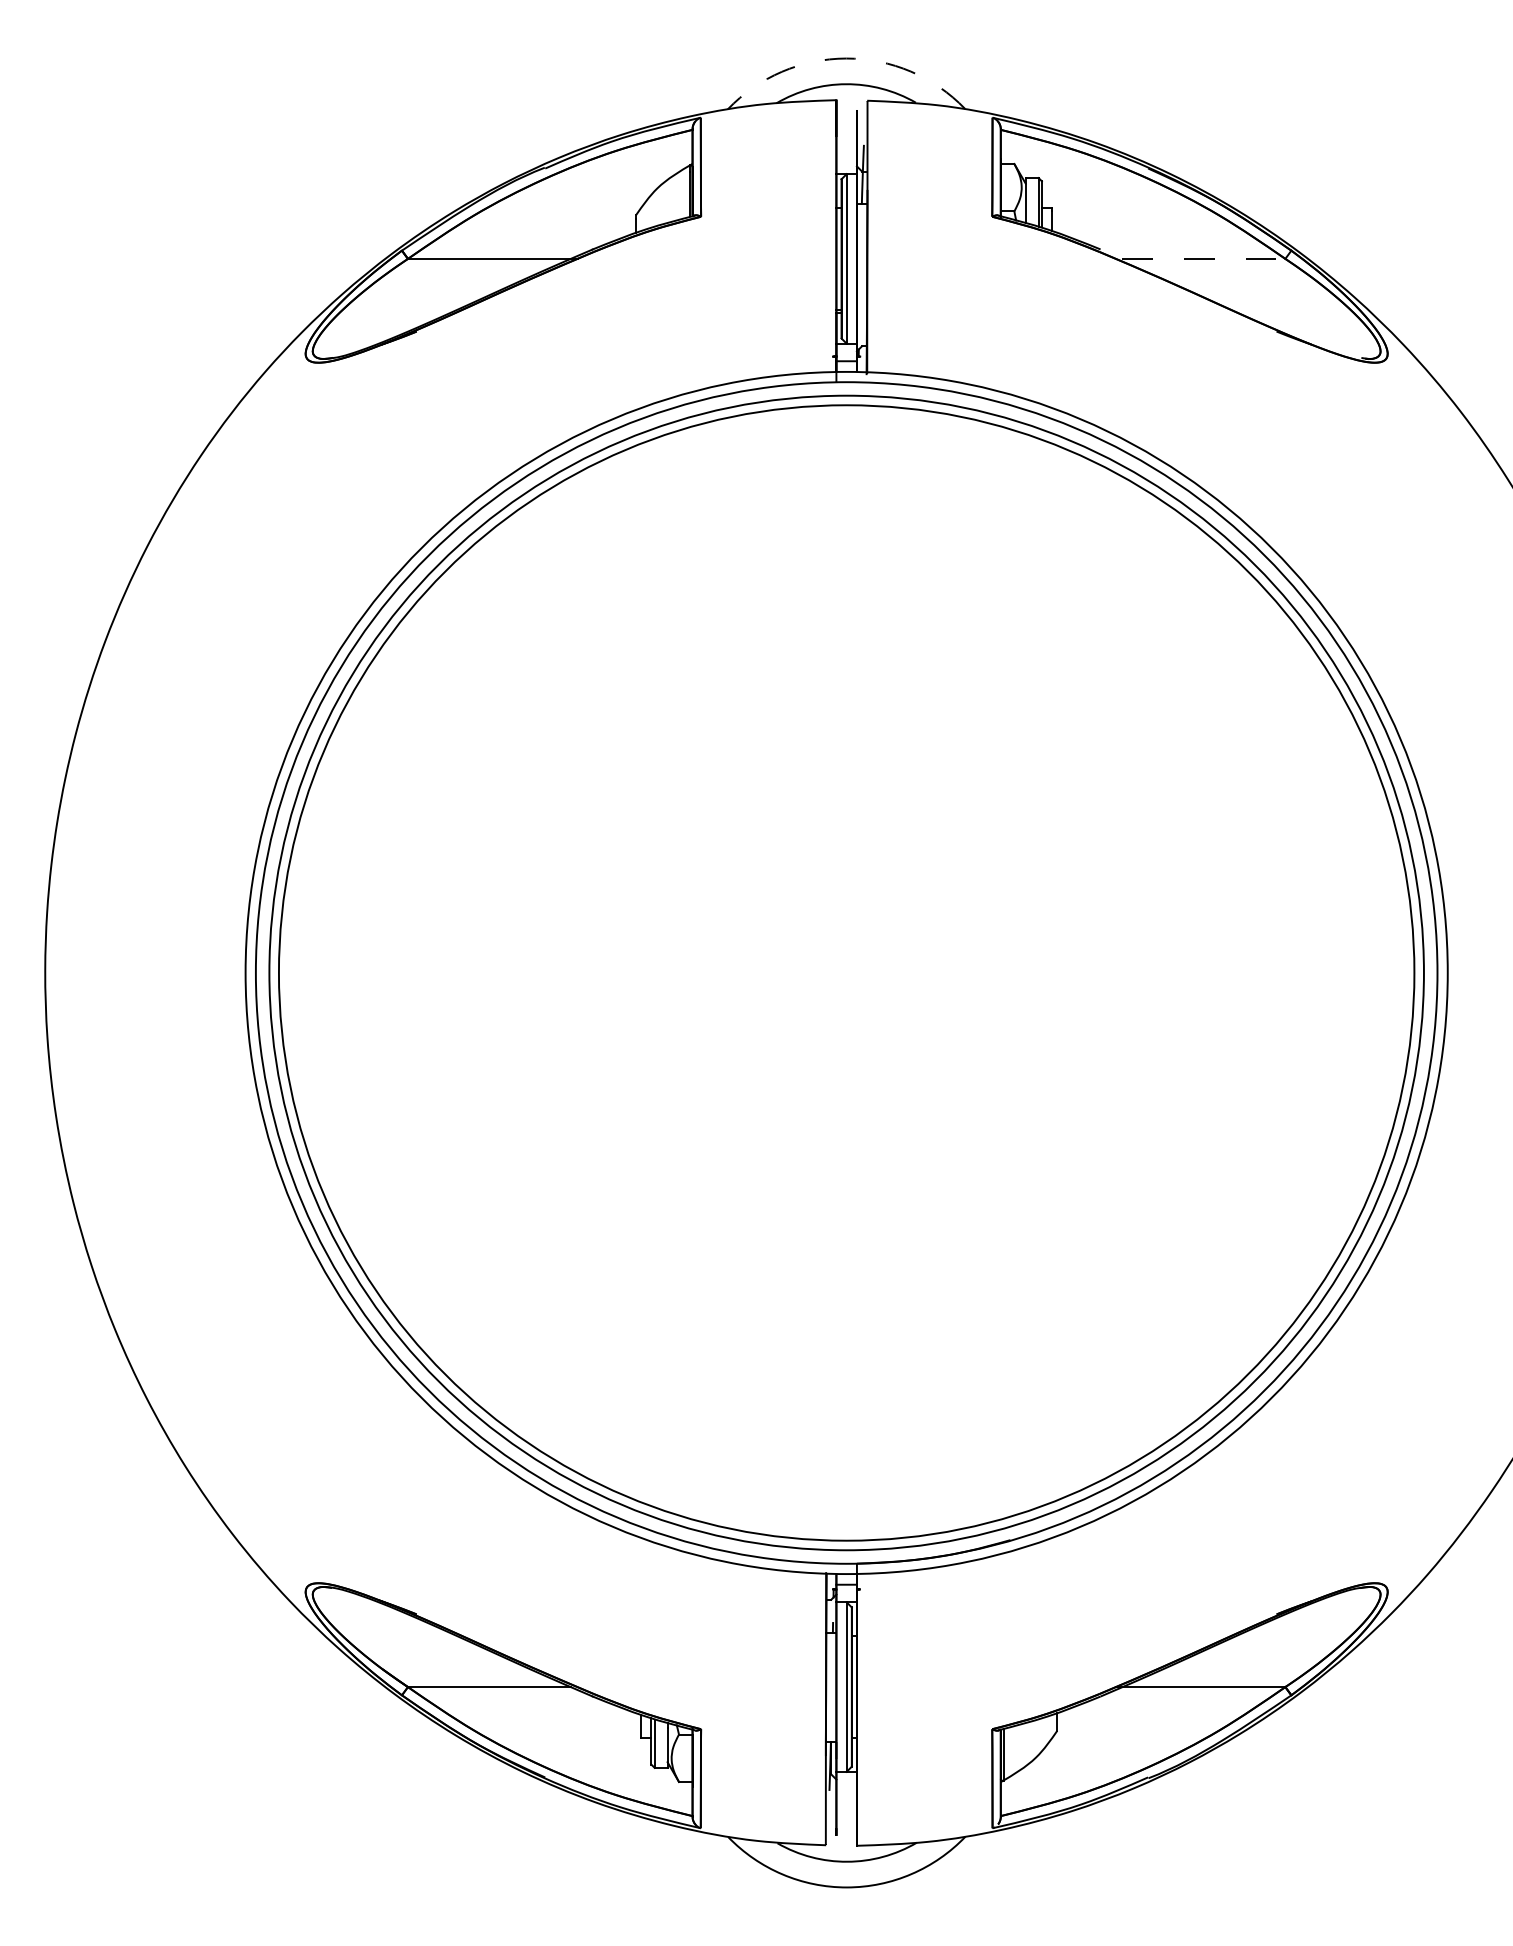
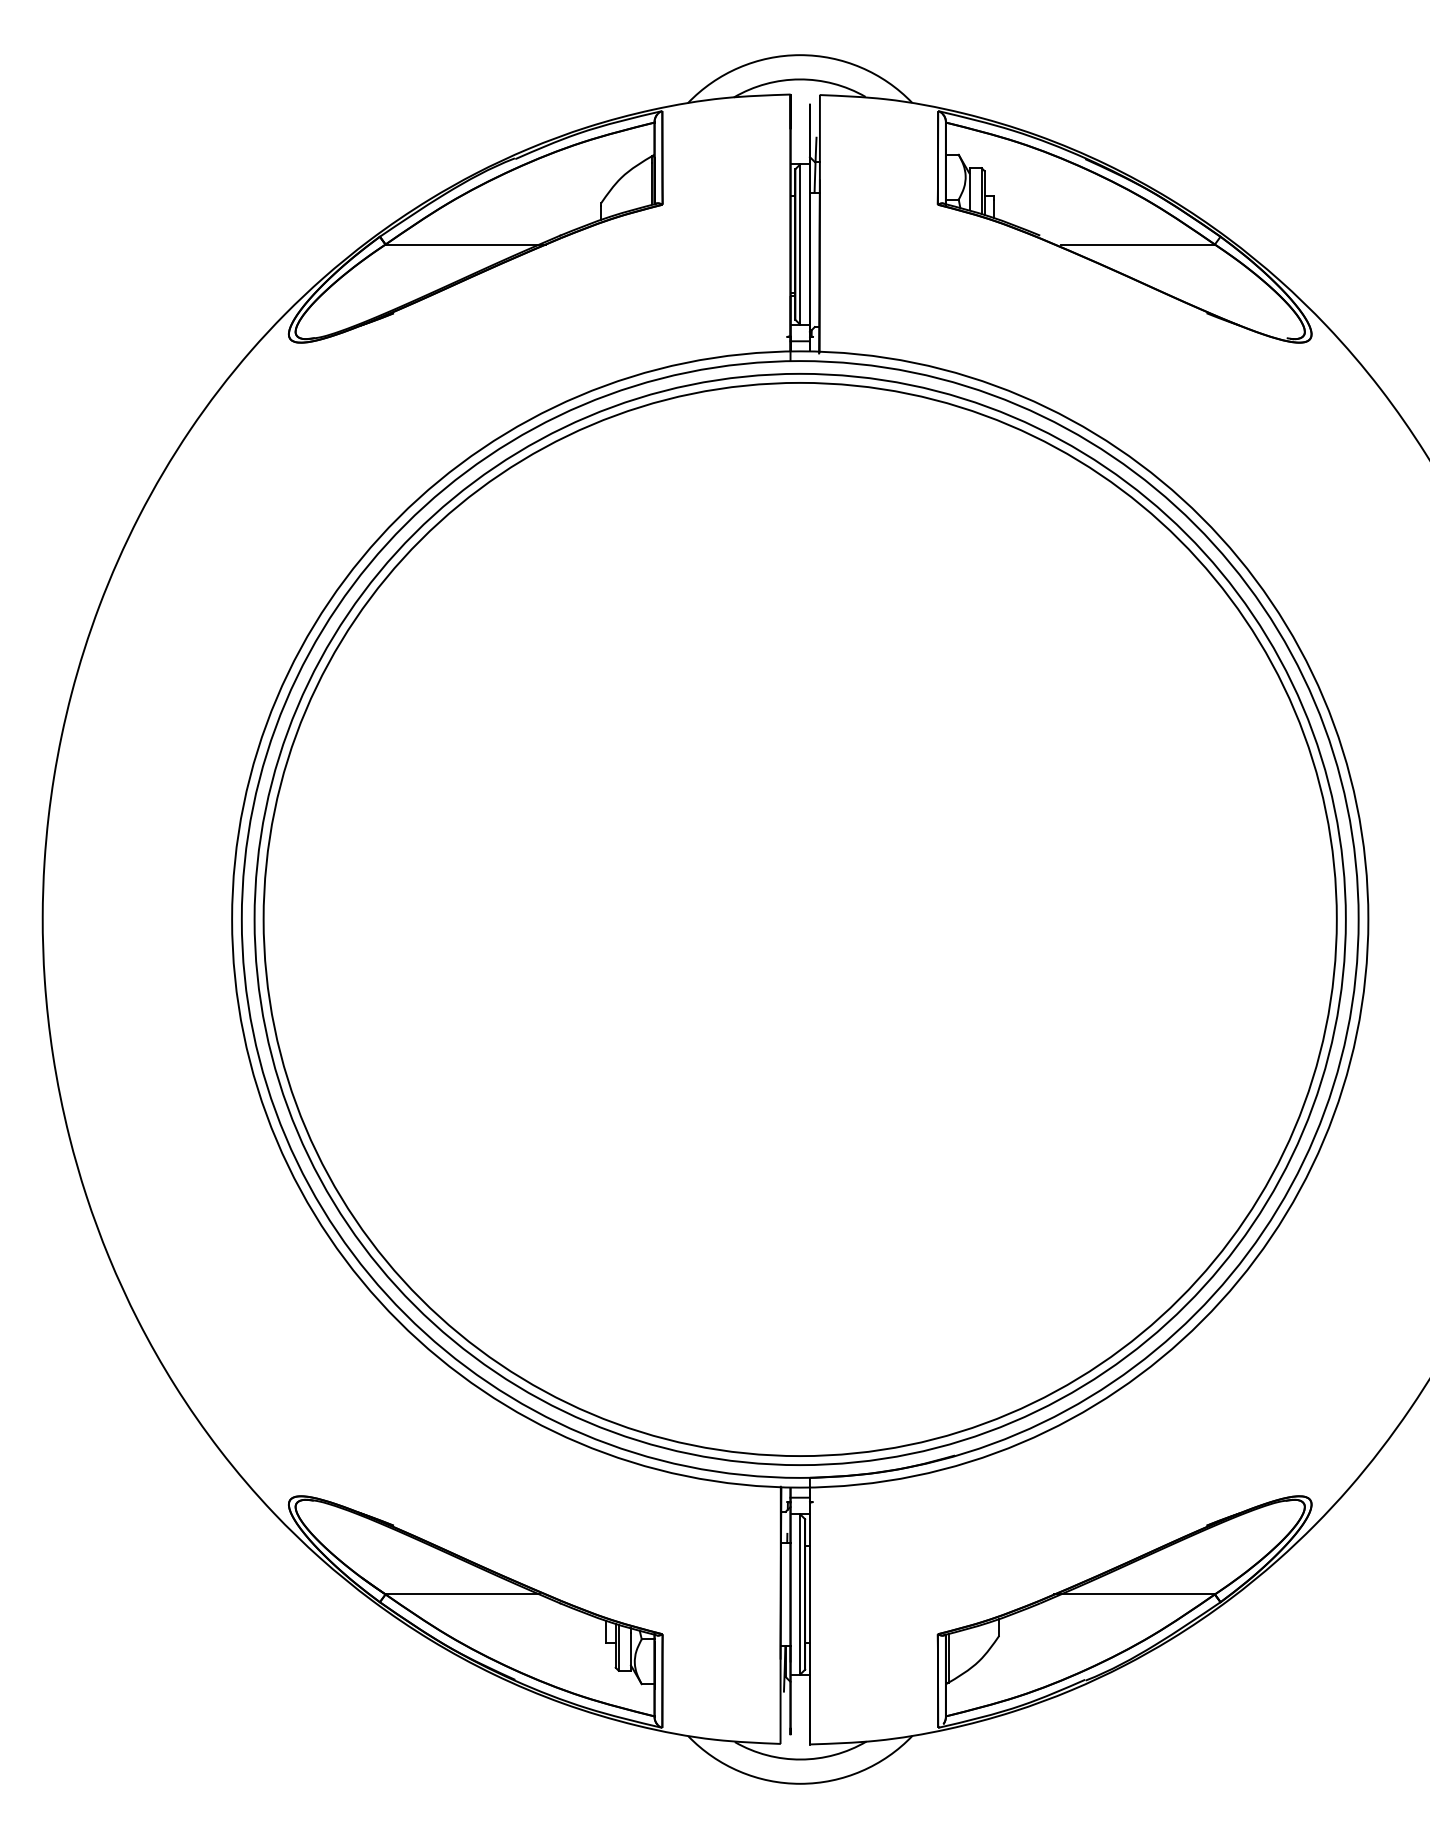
arc: (845, 58) -> (799, 55), dashed -> solid
line: (1204, 258) -> (1138, 244), dashed -> solid

